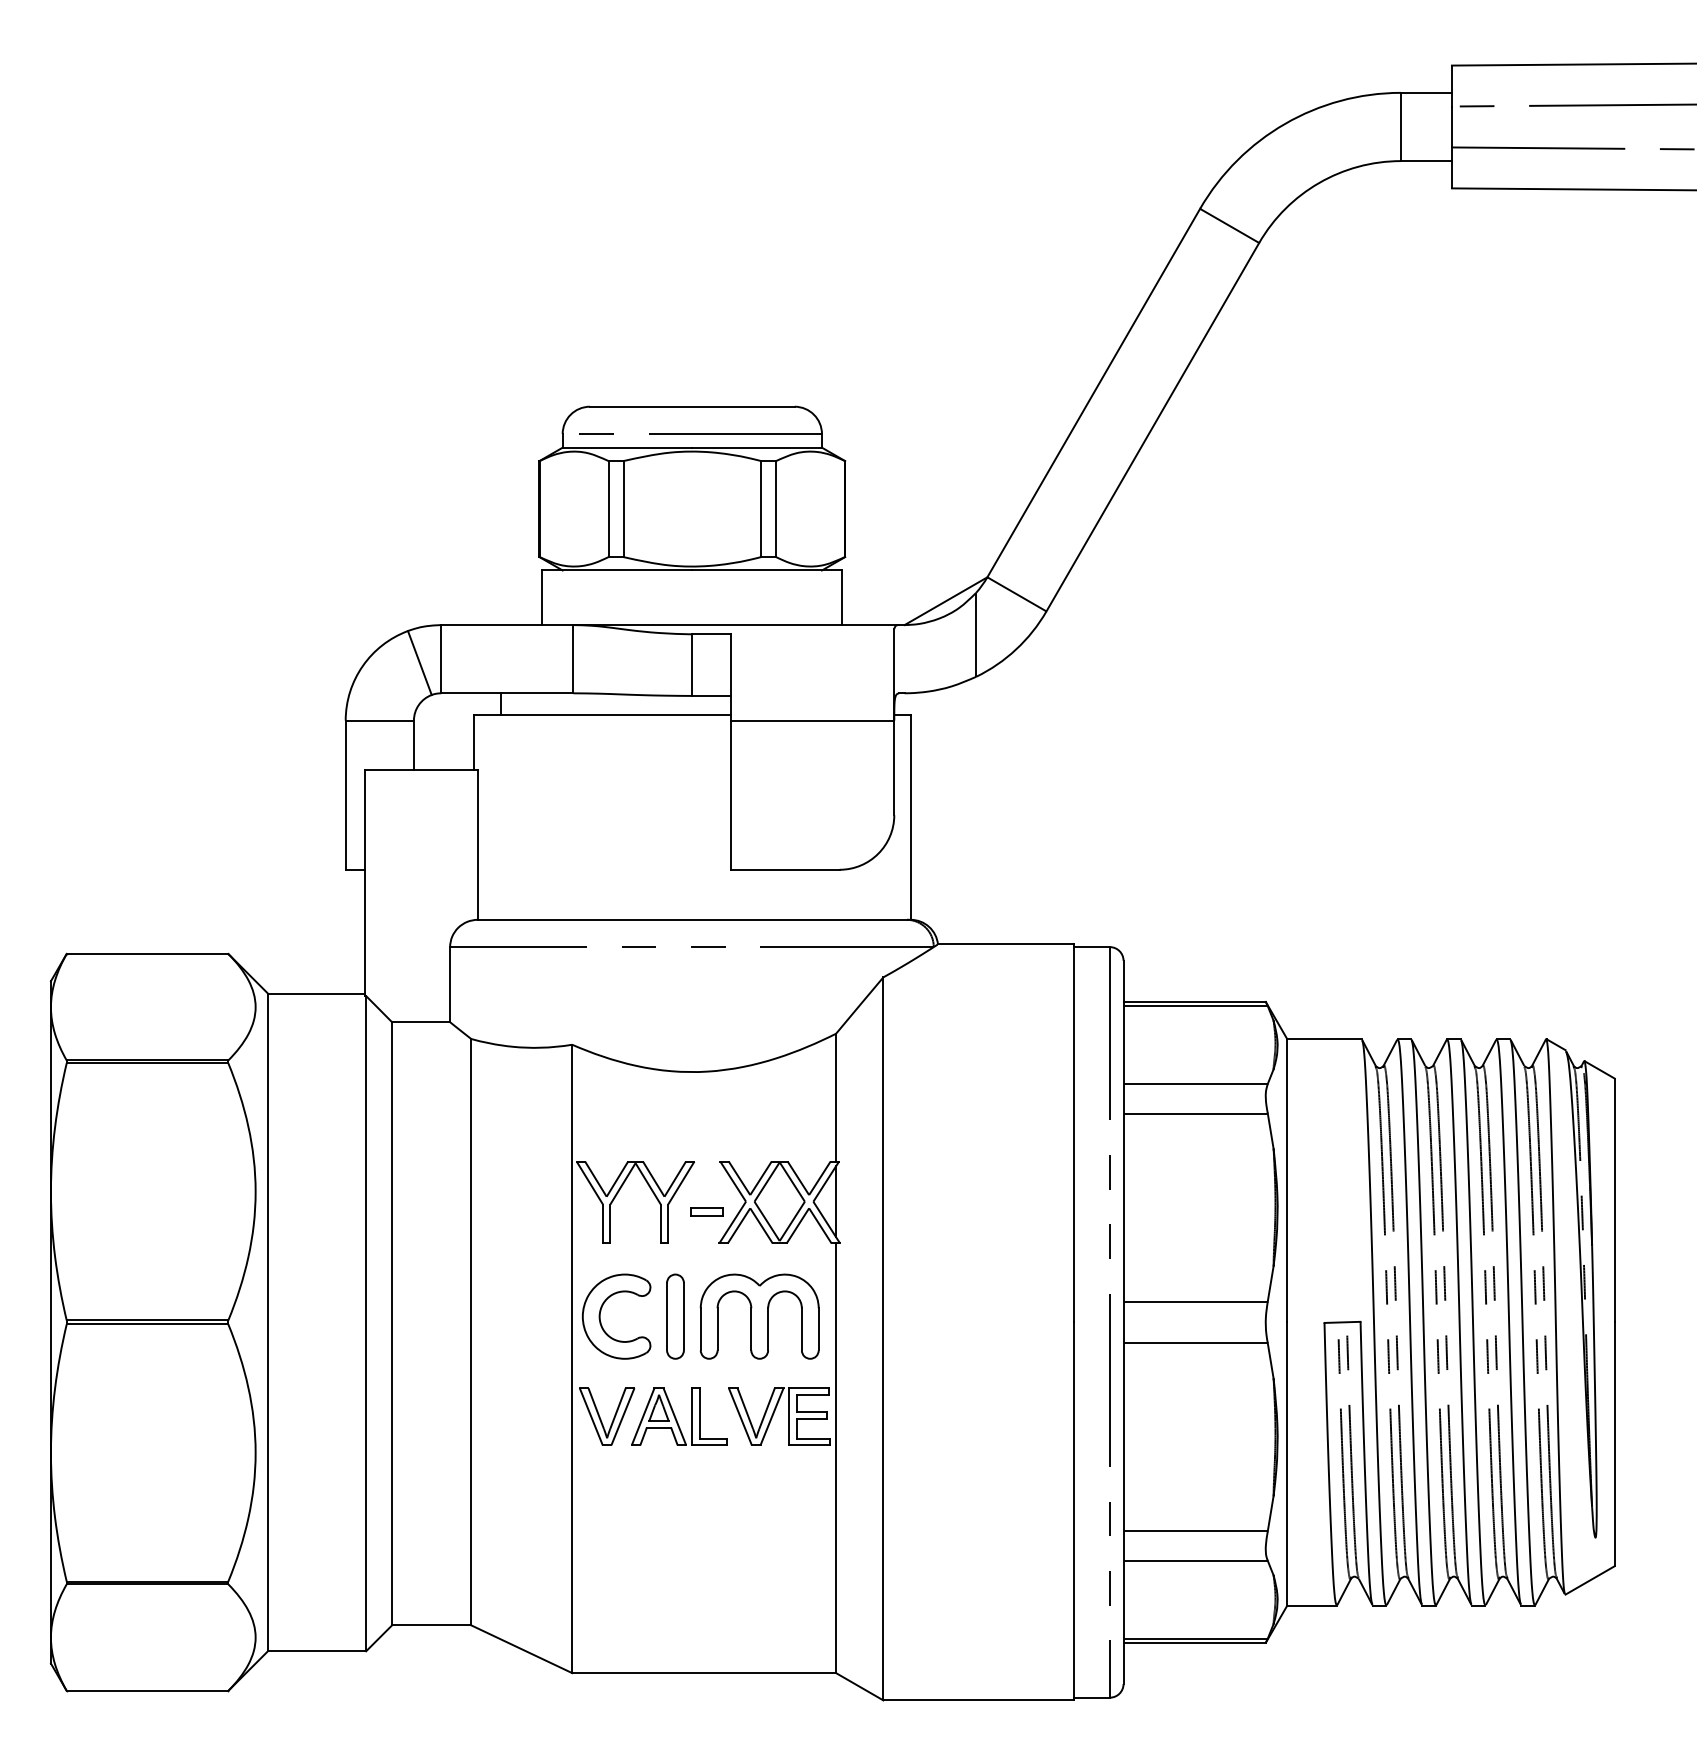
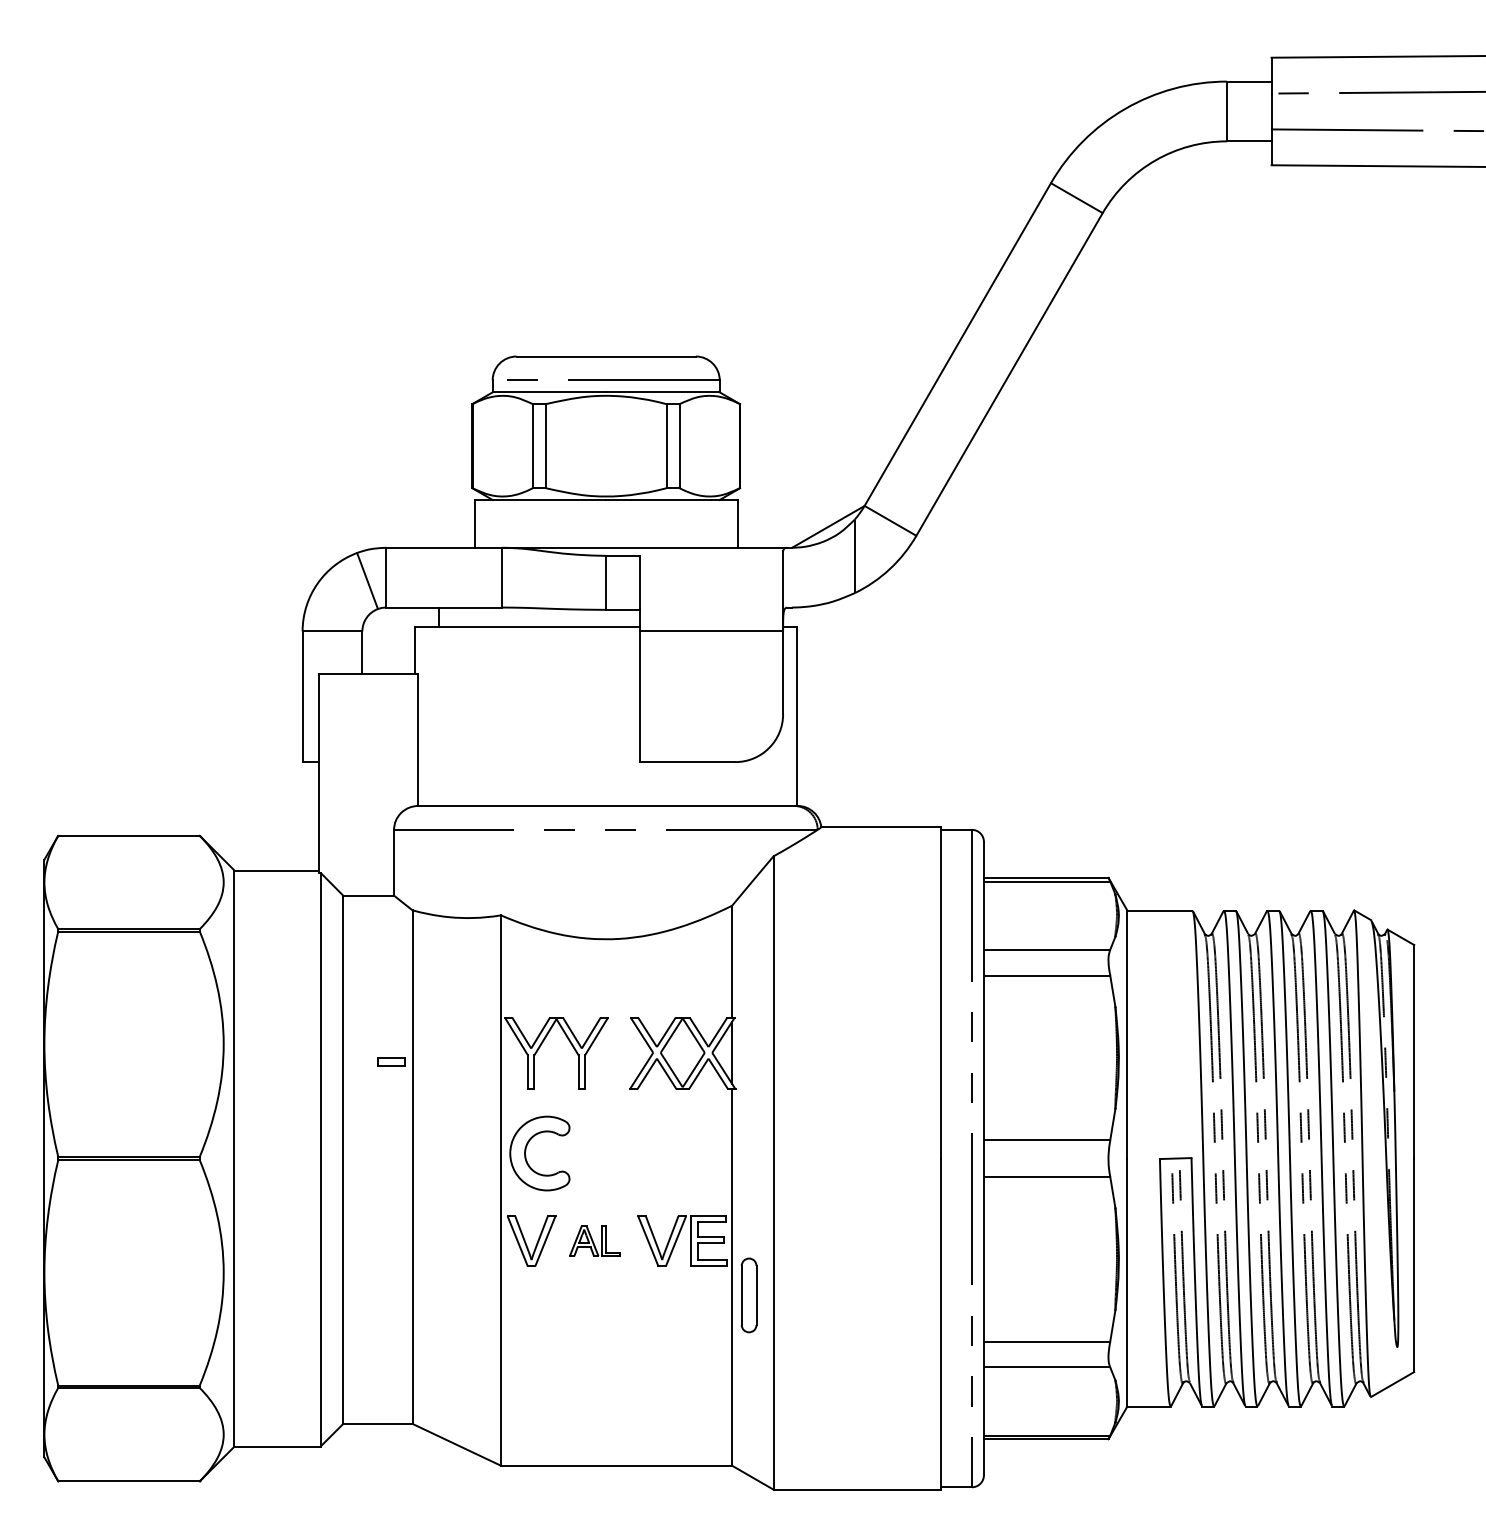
part: (706, 1211) -> (390, 1061), moved
part: (675, 1316) -> (749, 1295), moved
part: (759, 1316) -> (665, 1153), removed
part: (679, 1416) -> (594, 1240), size x0.6

